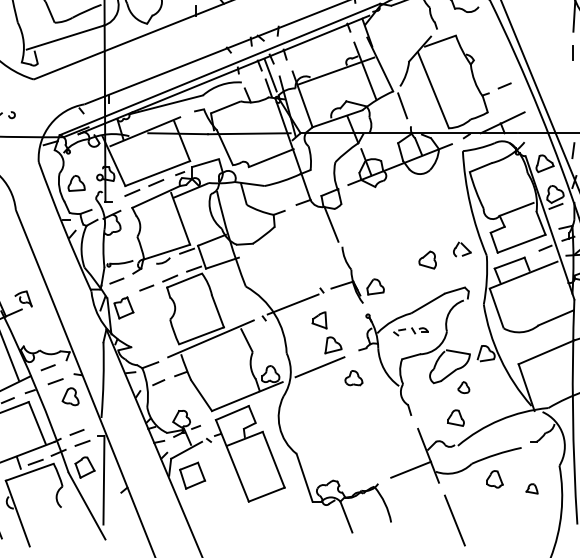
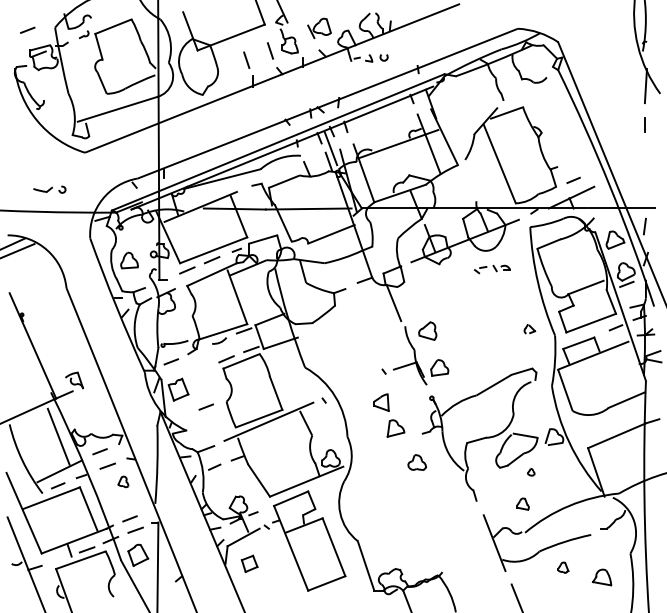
line: (504, 85) -> (573, 179), moved
line: (402, 106) -> (467, 180), removed
part: (462, 249) -> (529, 329), size x0.6
part: (427, 259) -> (427, 330), moved
line: (145, 287) -> (205, 406), moved
line: (292, 303) -> (353, 385), removed
part: (411, 331) -> (492, 269), moved
line: (319, 366) -> (381, 450), removed
part: (463, 386) -> (530, 471), size x0.6
part: (70, 396) -> (123, 481), size x0.6
part: (455, 418) -> (522, 504), size x0.7
line: (411, 469) -> (476, 557), removed
part: (192, 475) -> (249, 563), size x0.6
part: (494, 479) -> (563, 567), size x0.6
part: (531, 488) -> (601, 577), size x1.6

